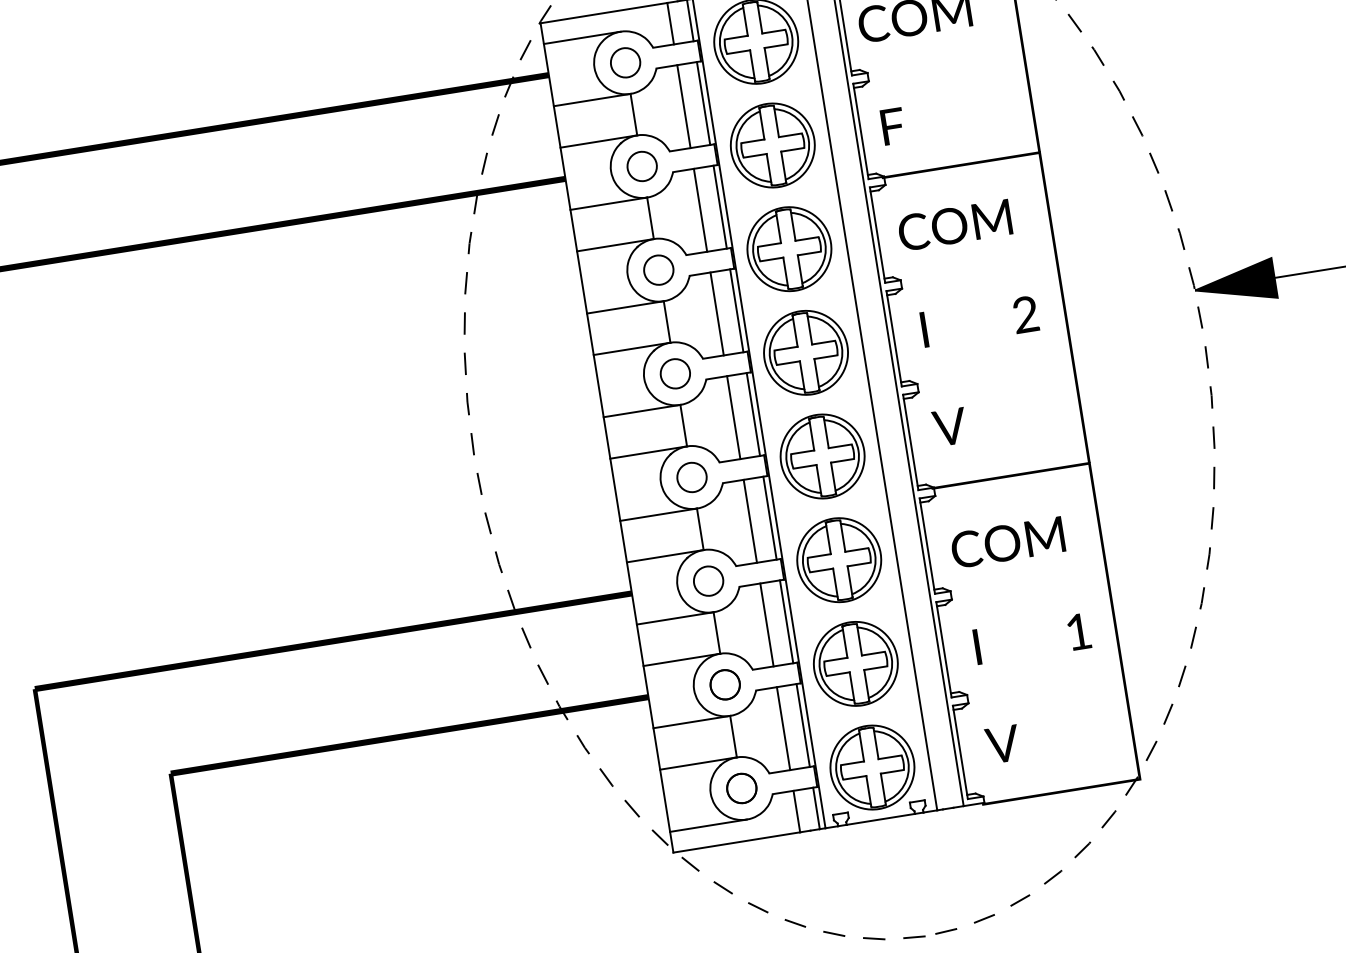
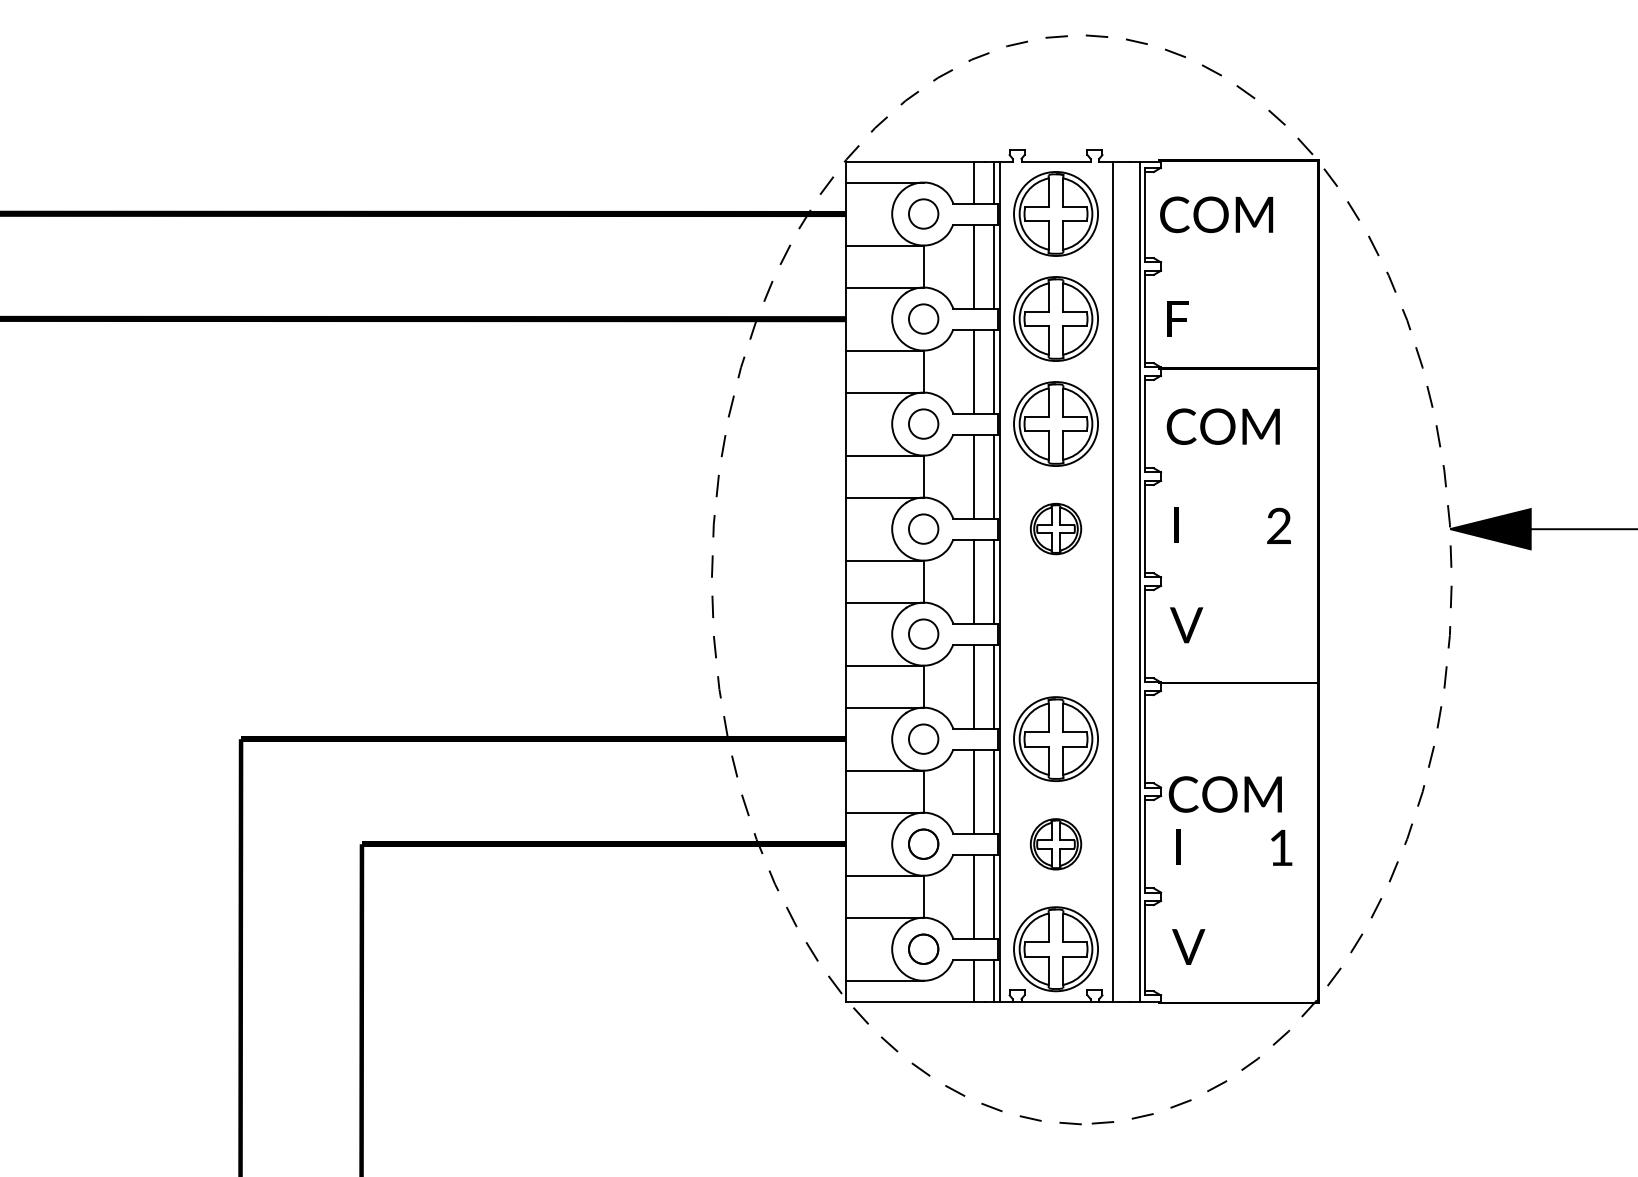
part: (805, 352) -> (1055, 528), size x0.6
part: (822, 456) -> (1055, 633), removed
text: (1007, 542) -> (1224, 794), moved
part: (855, 664) -> (1055, 844), size x0.6

